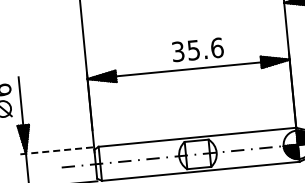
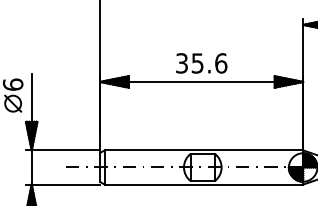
text: (197, 49) -> (201, 63), moved
line: (57, 150) -> (63, 150), dashed -> solid

